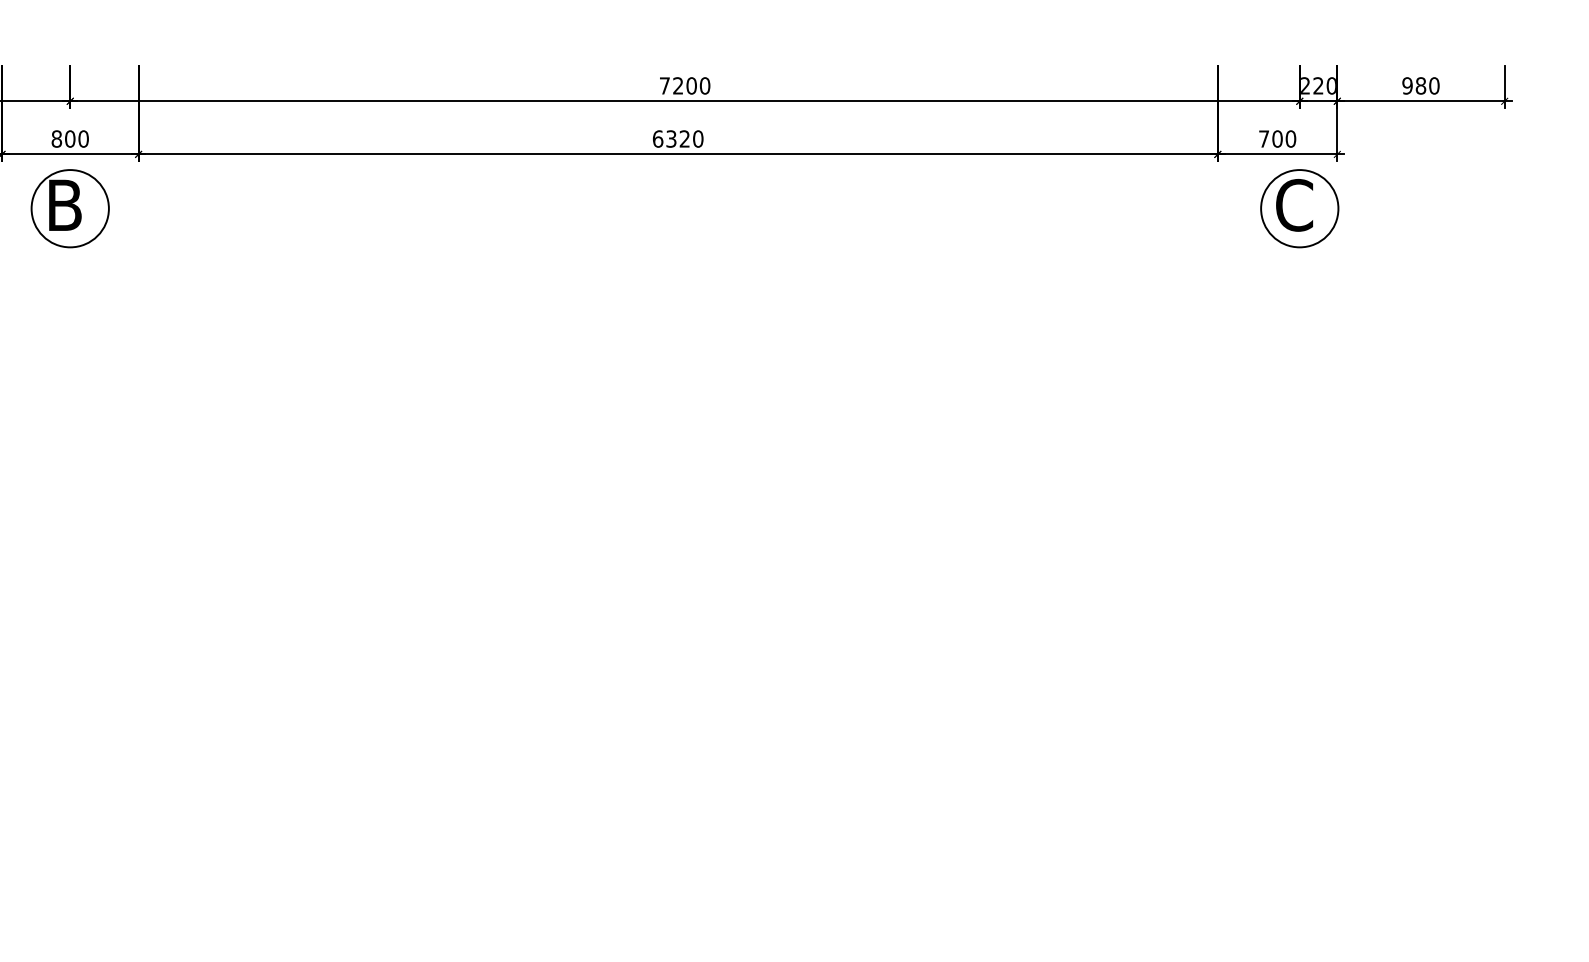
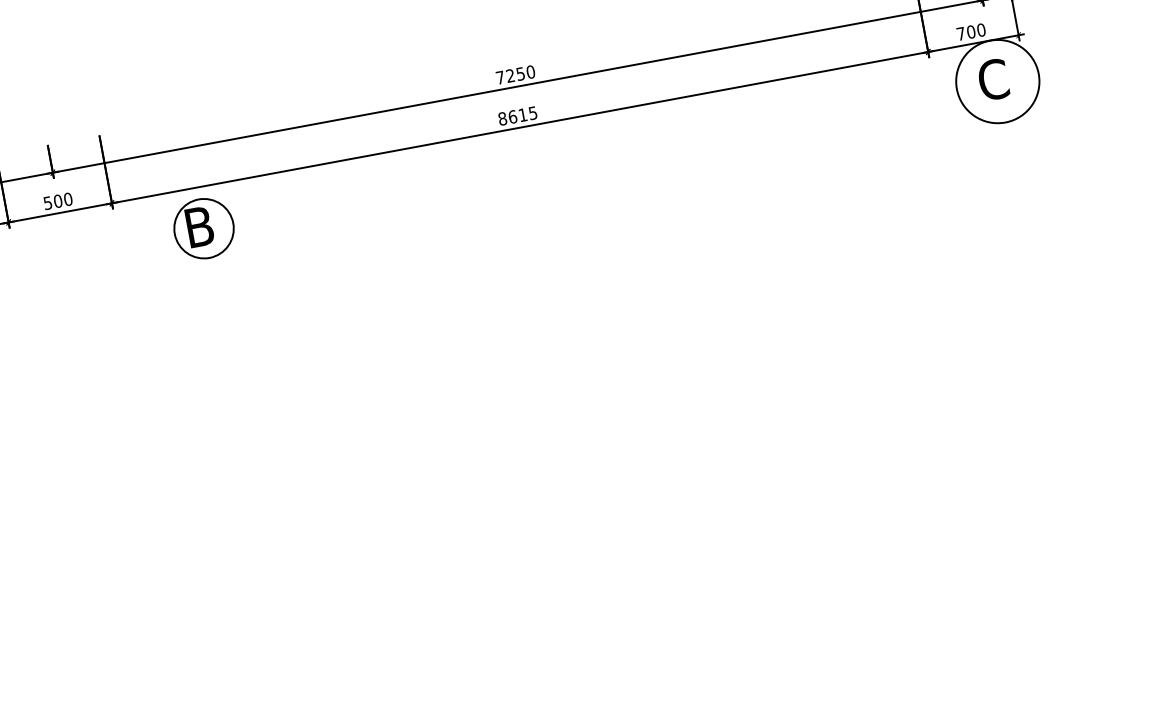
text: (691, 85) -> (520, 73), 7200 -> 7250
text: (56, 138) -> (47, 202), 800 -> 500
text: (677, 138) -> (517, 115), 6320 -> 8615
part: (69, 208) -> (203, 228), moved
circle: (1299, 208) -> (997, 81), size x1.4

